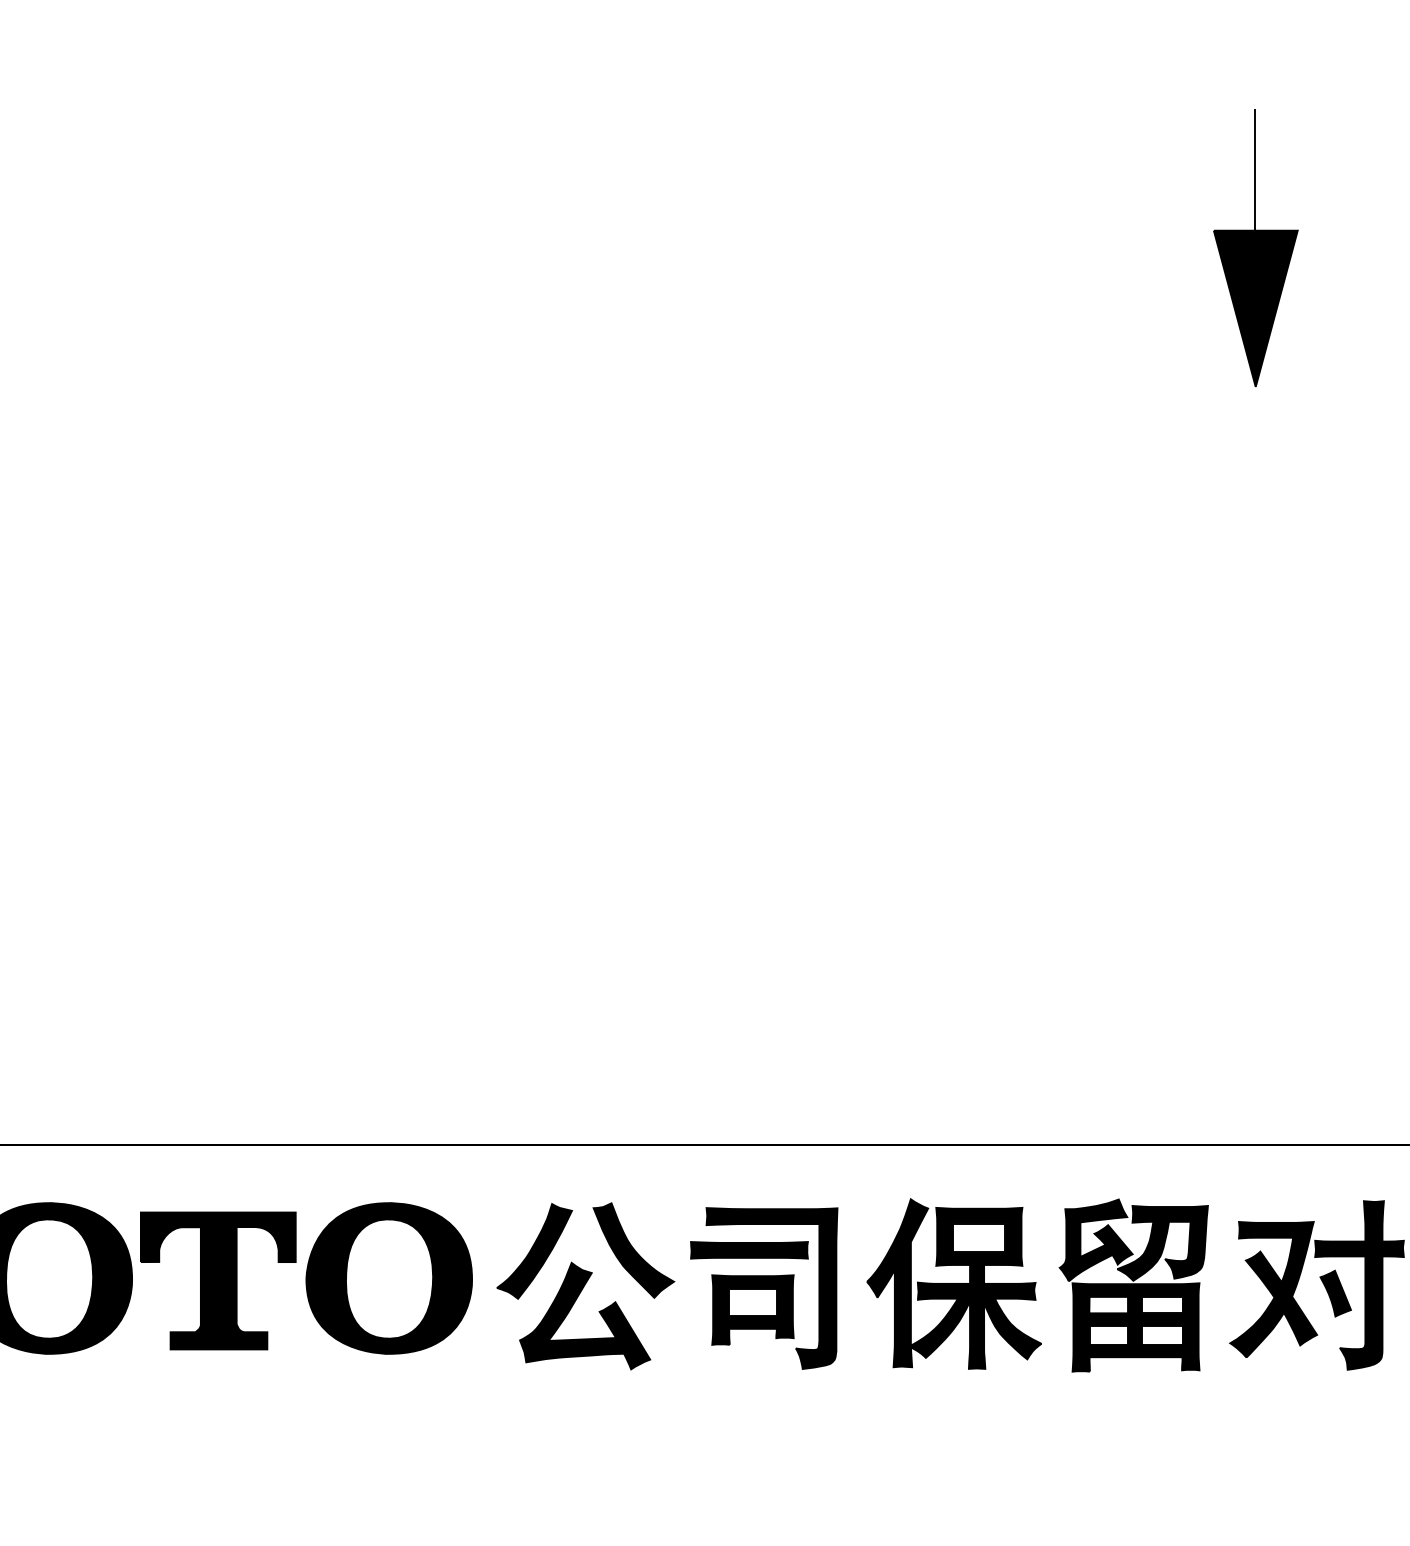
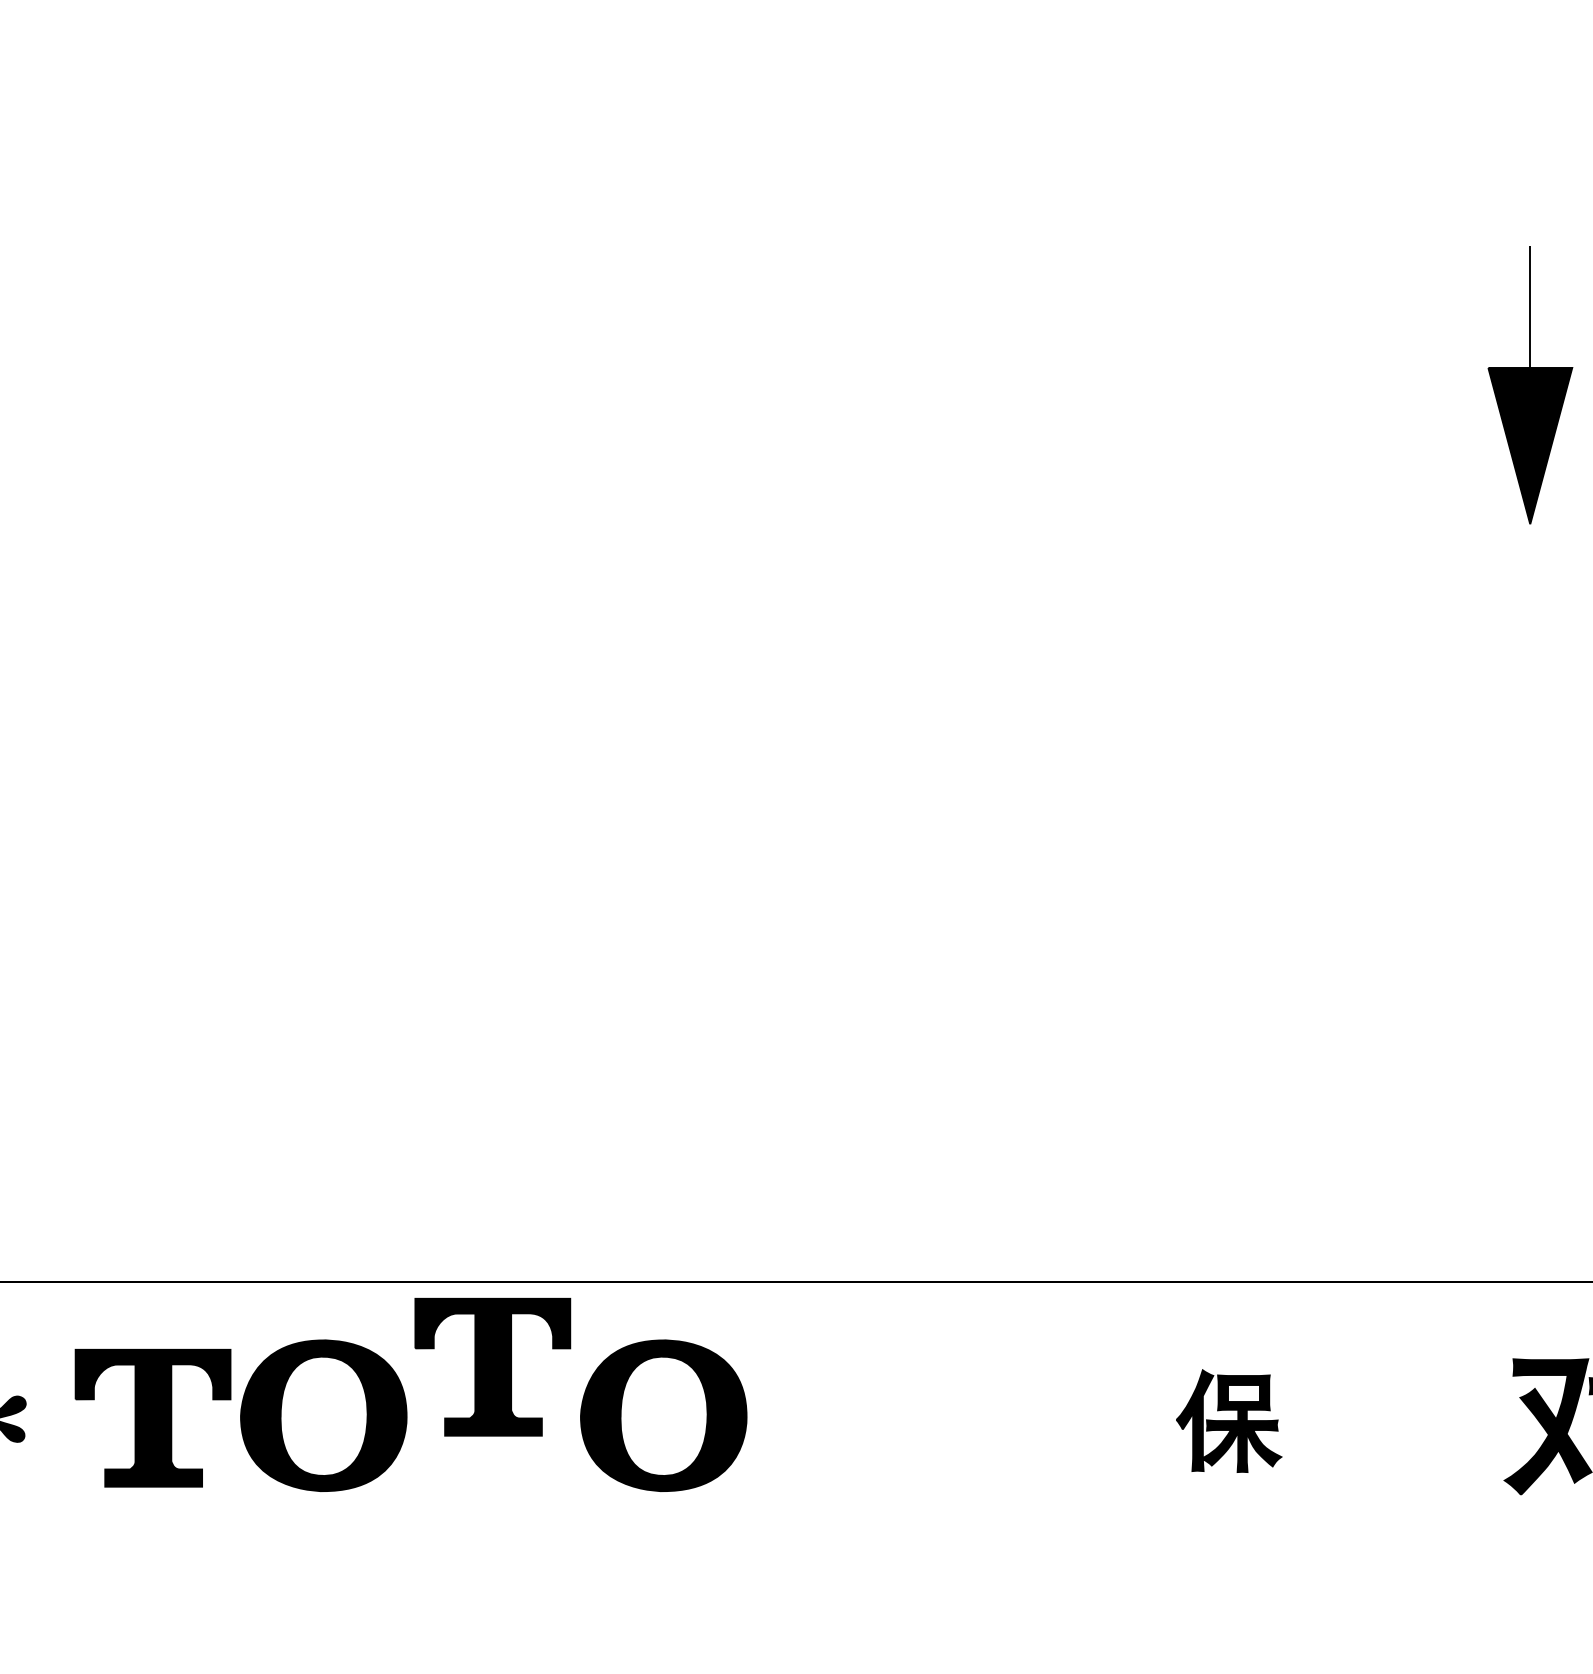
part: (217, 1281) -> (492, 1367), moved
part: (953, 1283) -> (1228, 1420), size x0.6
part: (1133, 1285) -> (1408, 1422), removed
part: (585, 1286) -> (860, 1423), removed
part: (763, 1288) -> (1038, 1425), removed

